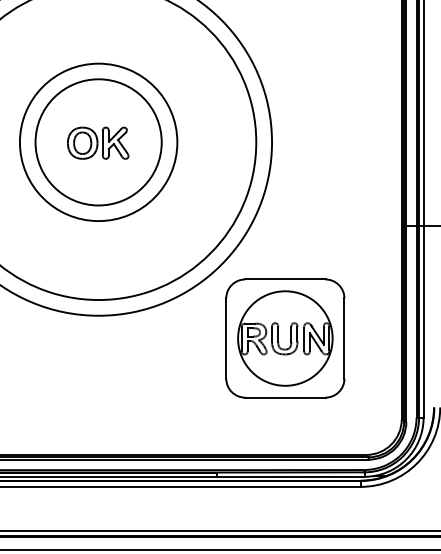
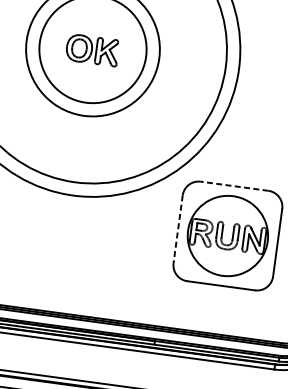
line: (284, 279) -> (233, 186), solid -> dashed
line: (226, 339) -> (178, 230), solid -> dashed

